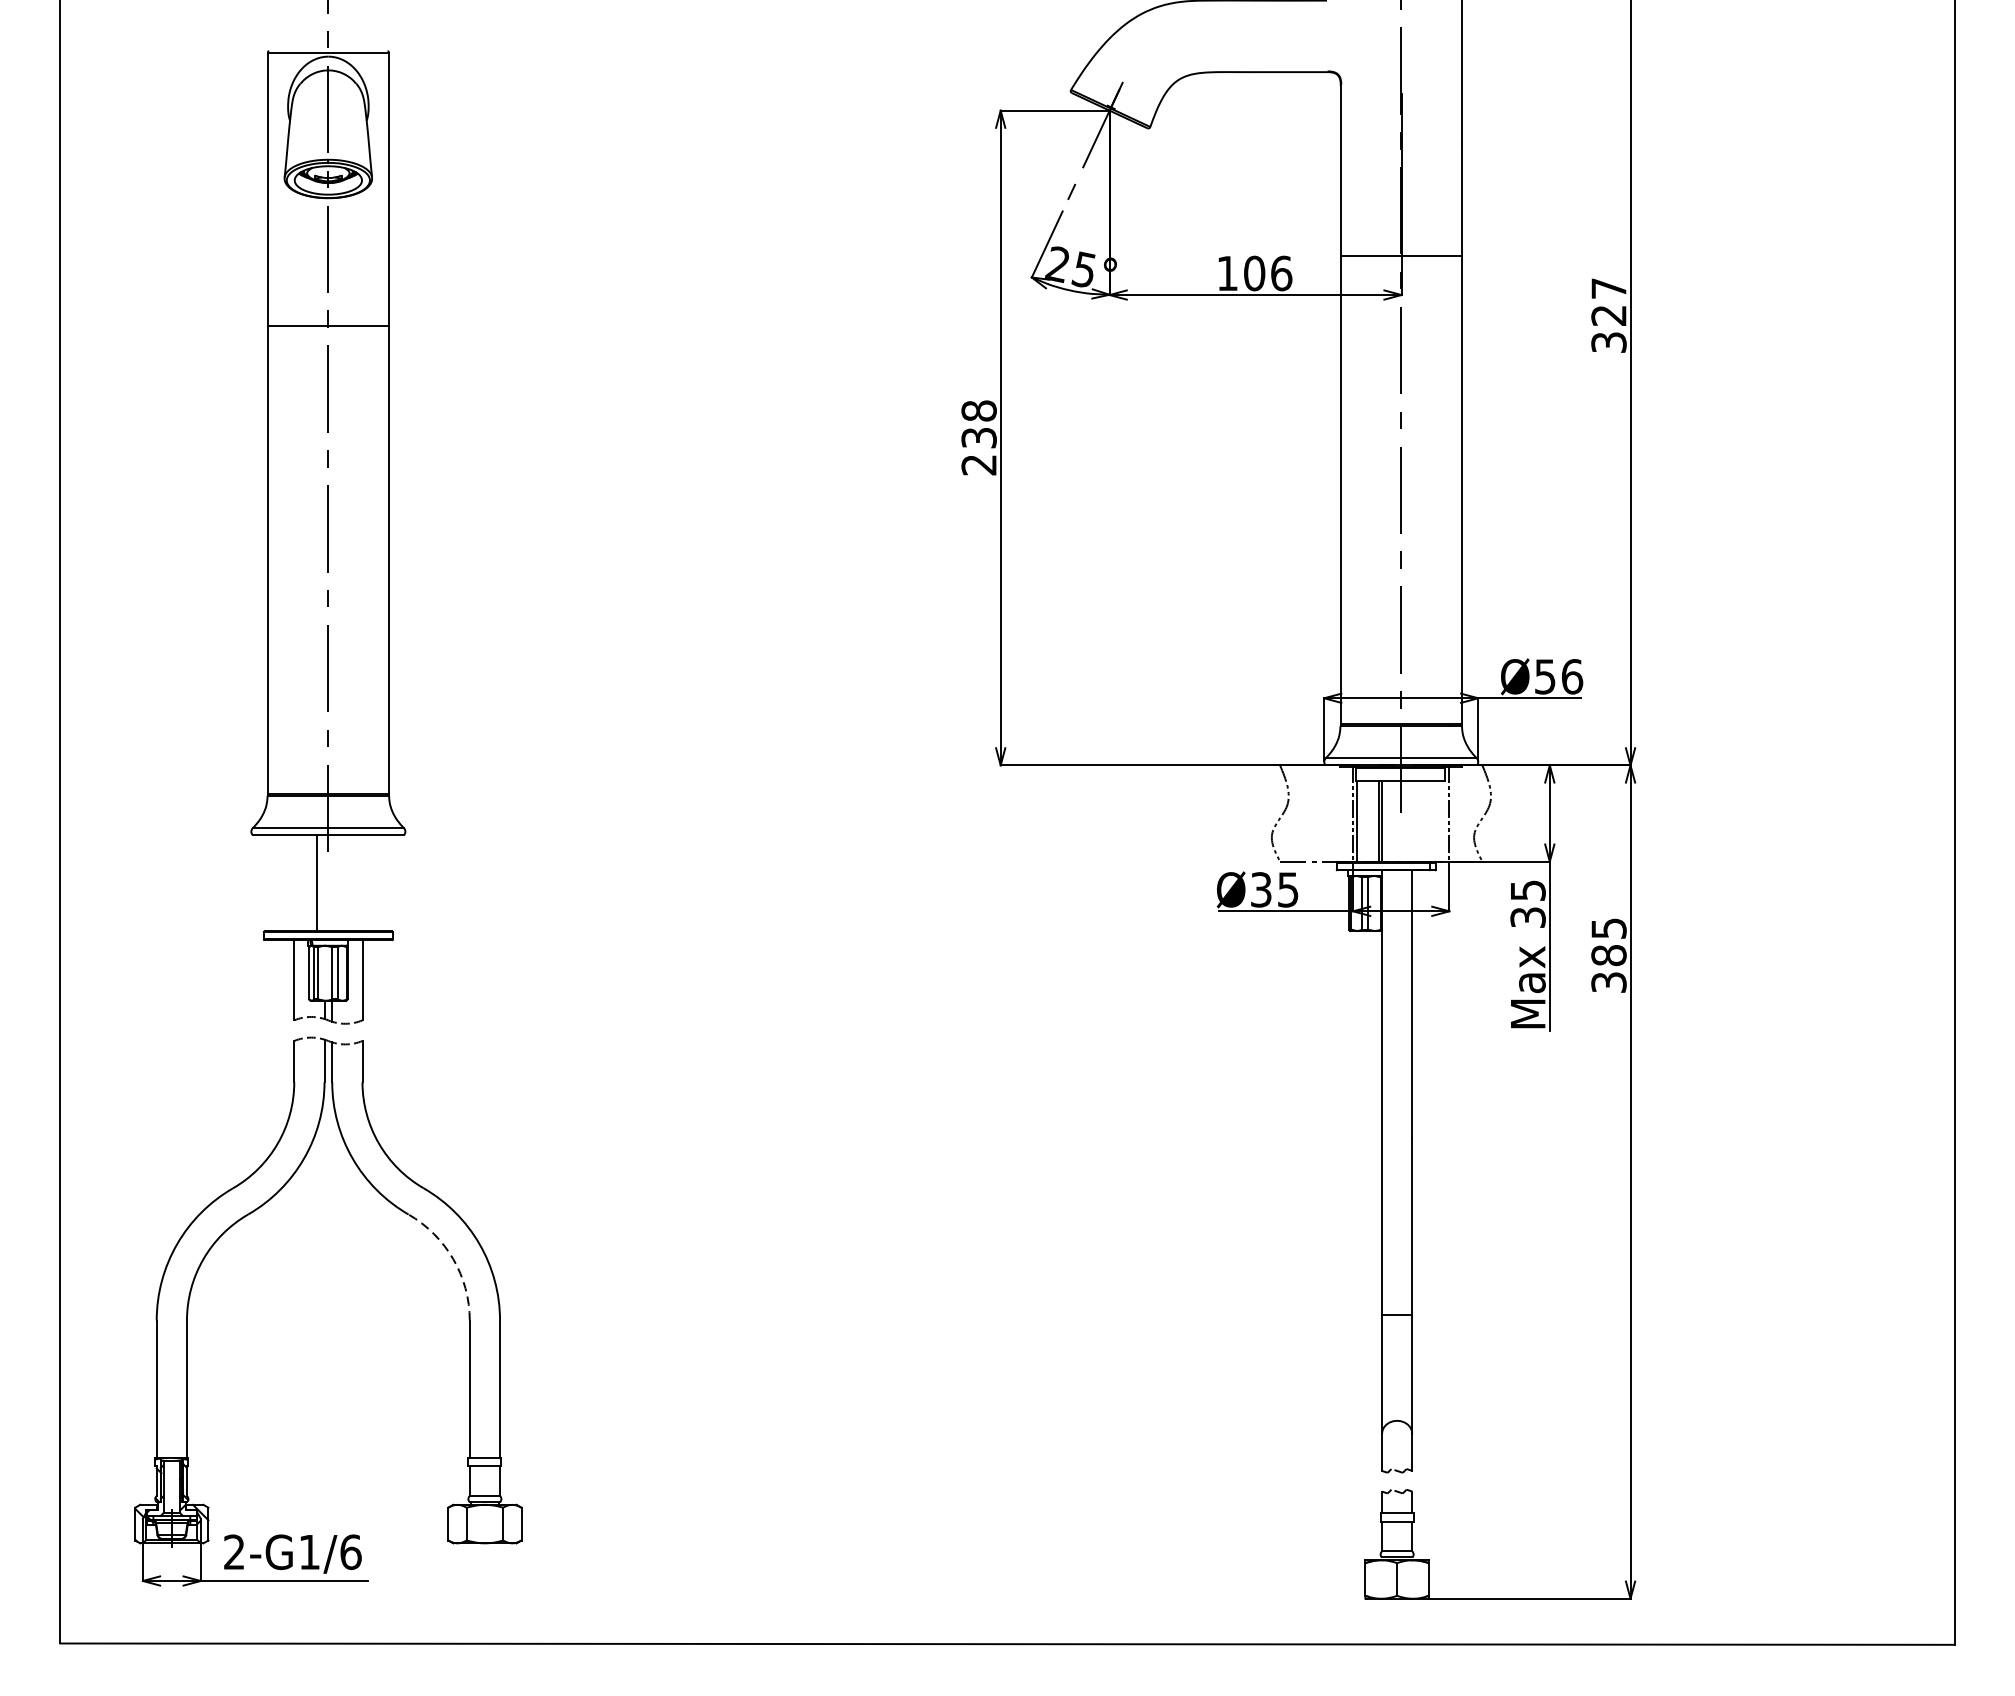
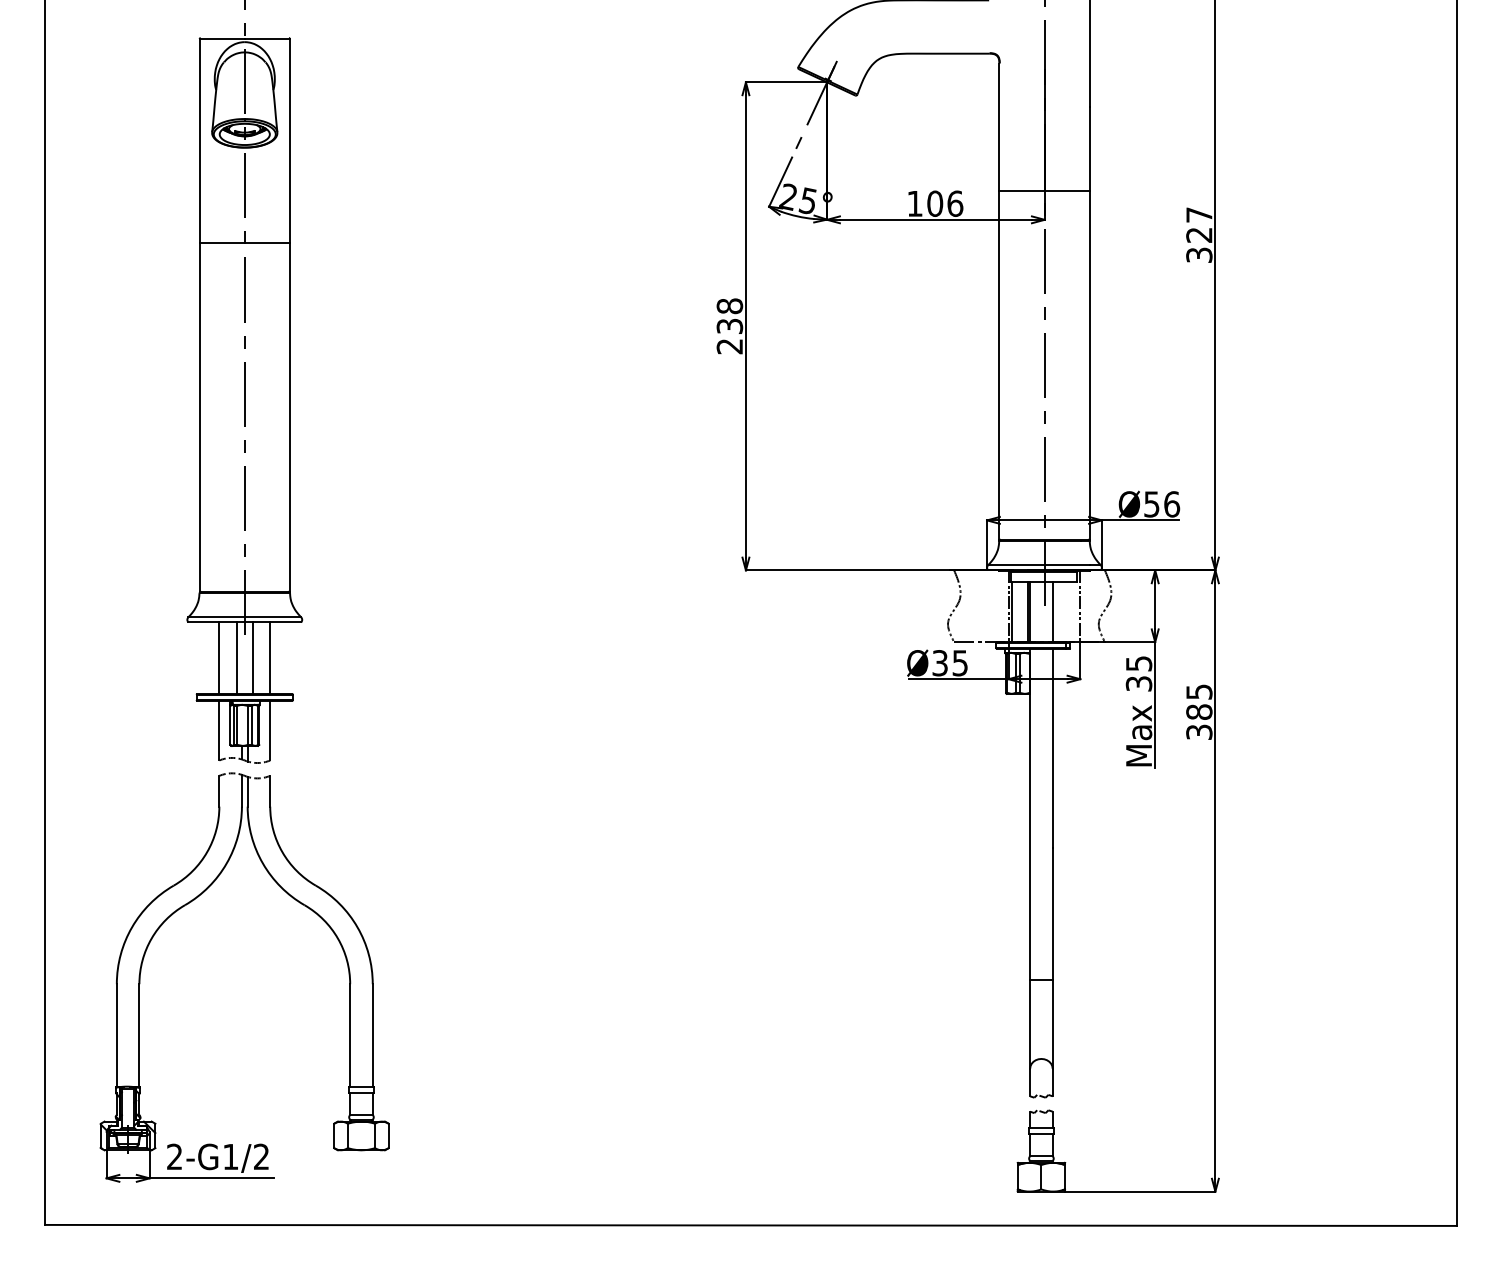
line: (1411, 820) -> (1052, 611), added
line: (294, 883) -> (219, 658), added
line: (340, 883) -> (253, 658), added
line: (362, 883) -> (270, 658), added
arc: (452, 1259) -> (337, 938), dashed -> solid
text: (350, 1551) -> (261, 1156), 2-G1/6 -> 2-G1/2

